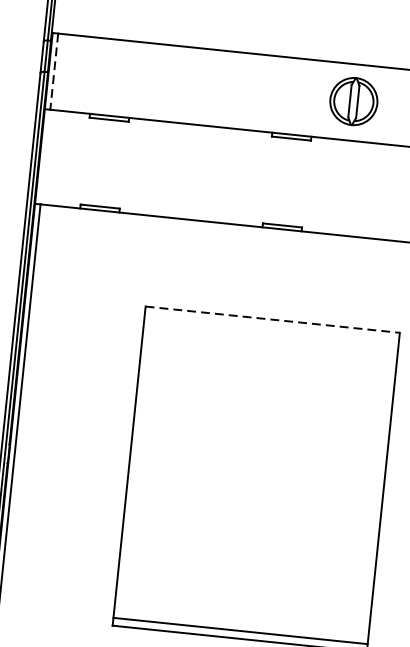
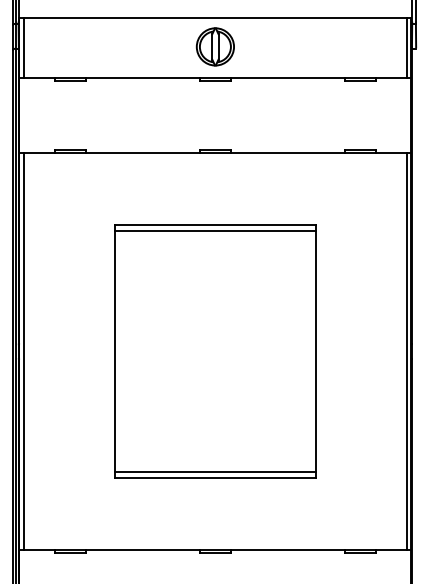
line: (53, 72) -> (23, 48), dashed -> solid
part: (352, 100) -> (214, 46), moved
line: (272, 319) -> (215, 224), dashed -> solid
line: (272, 326) -> (215, 230), added

